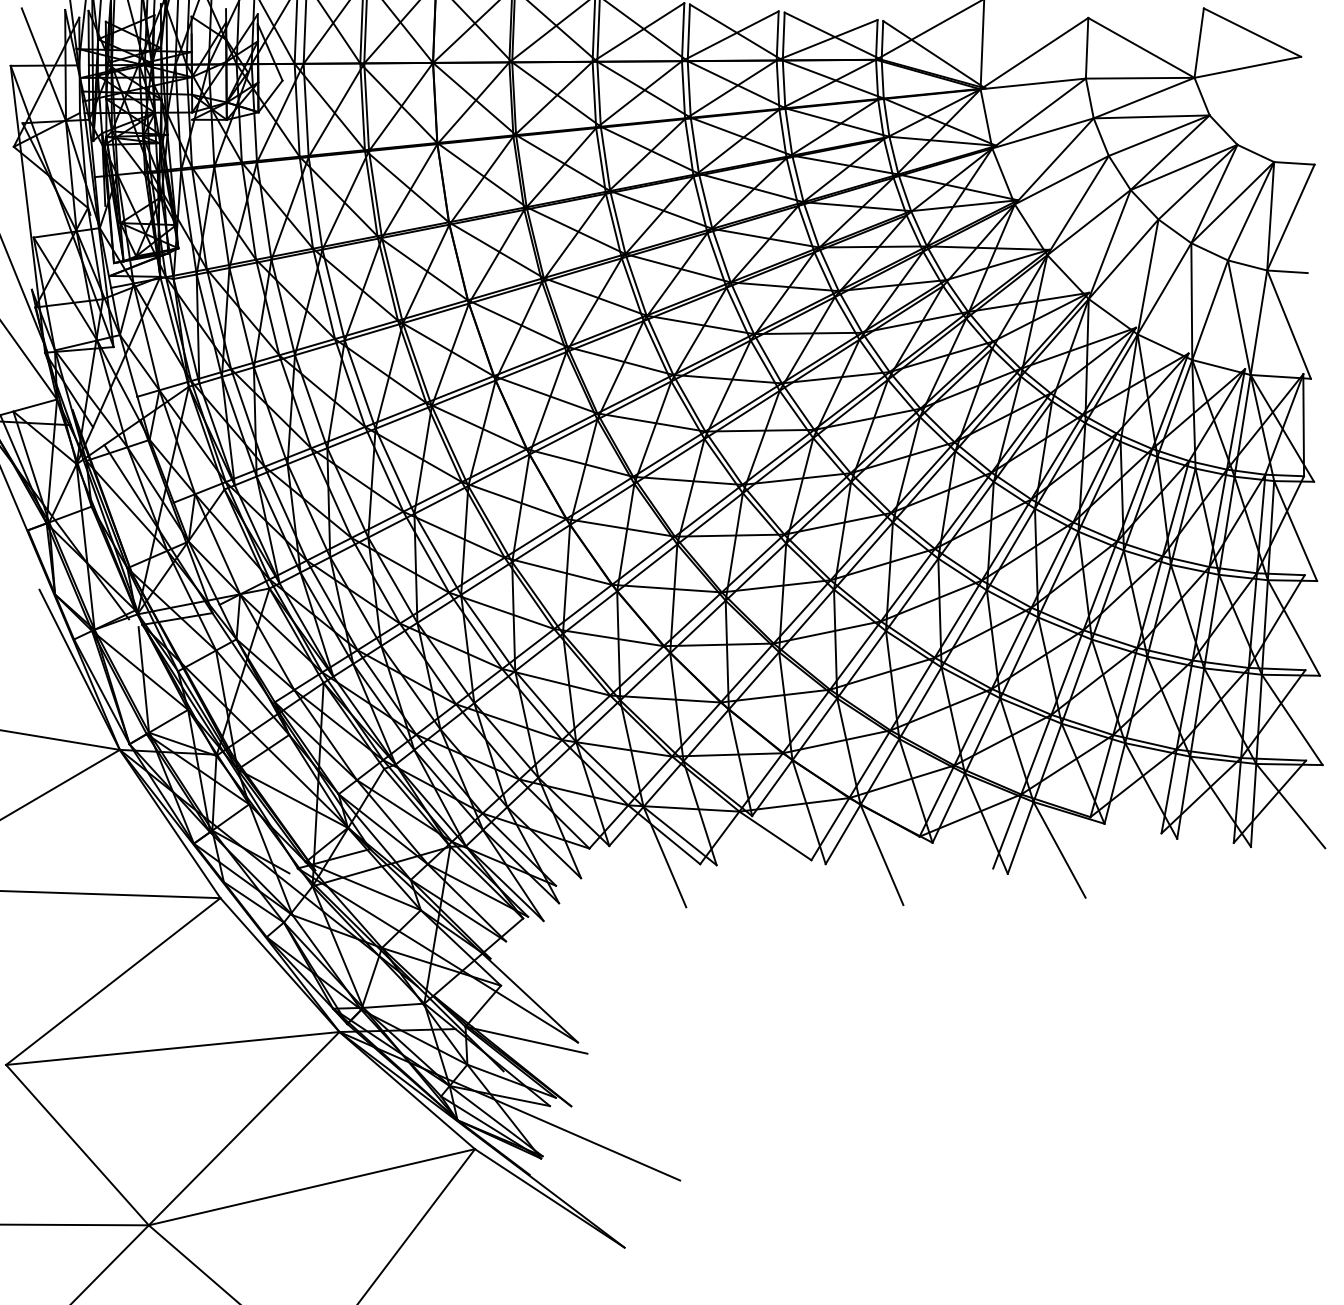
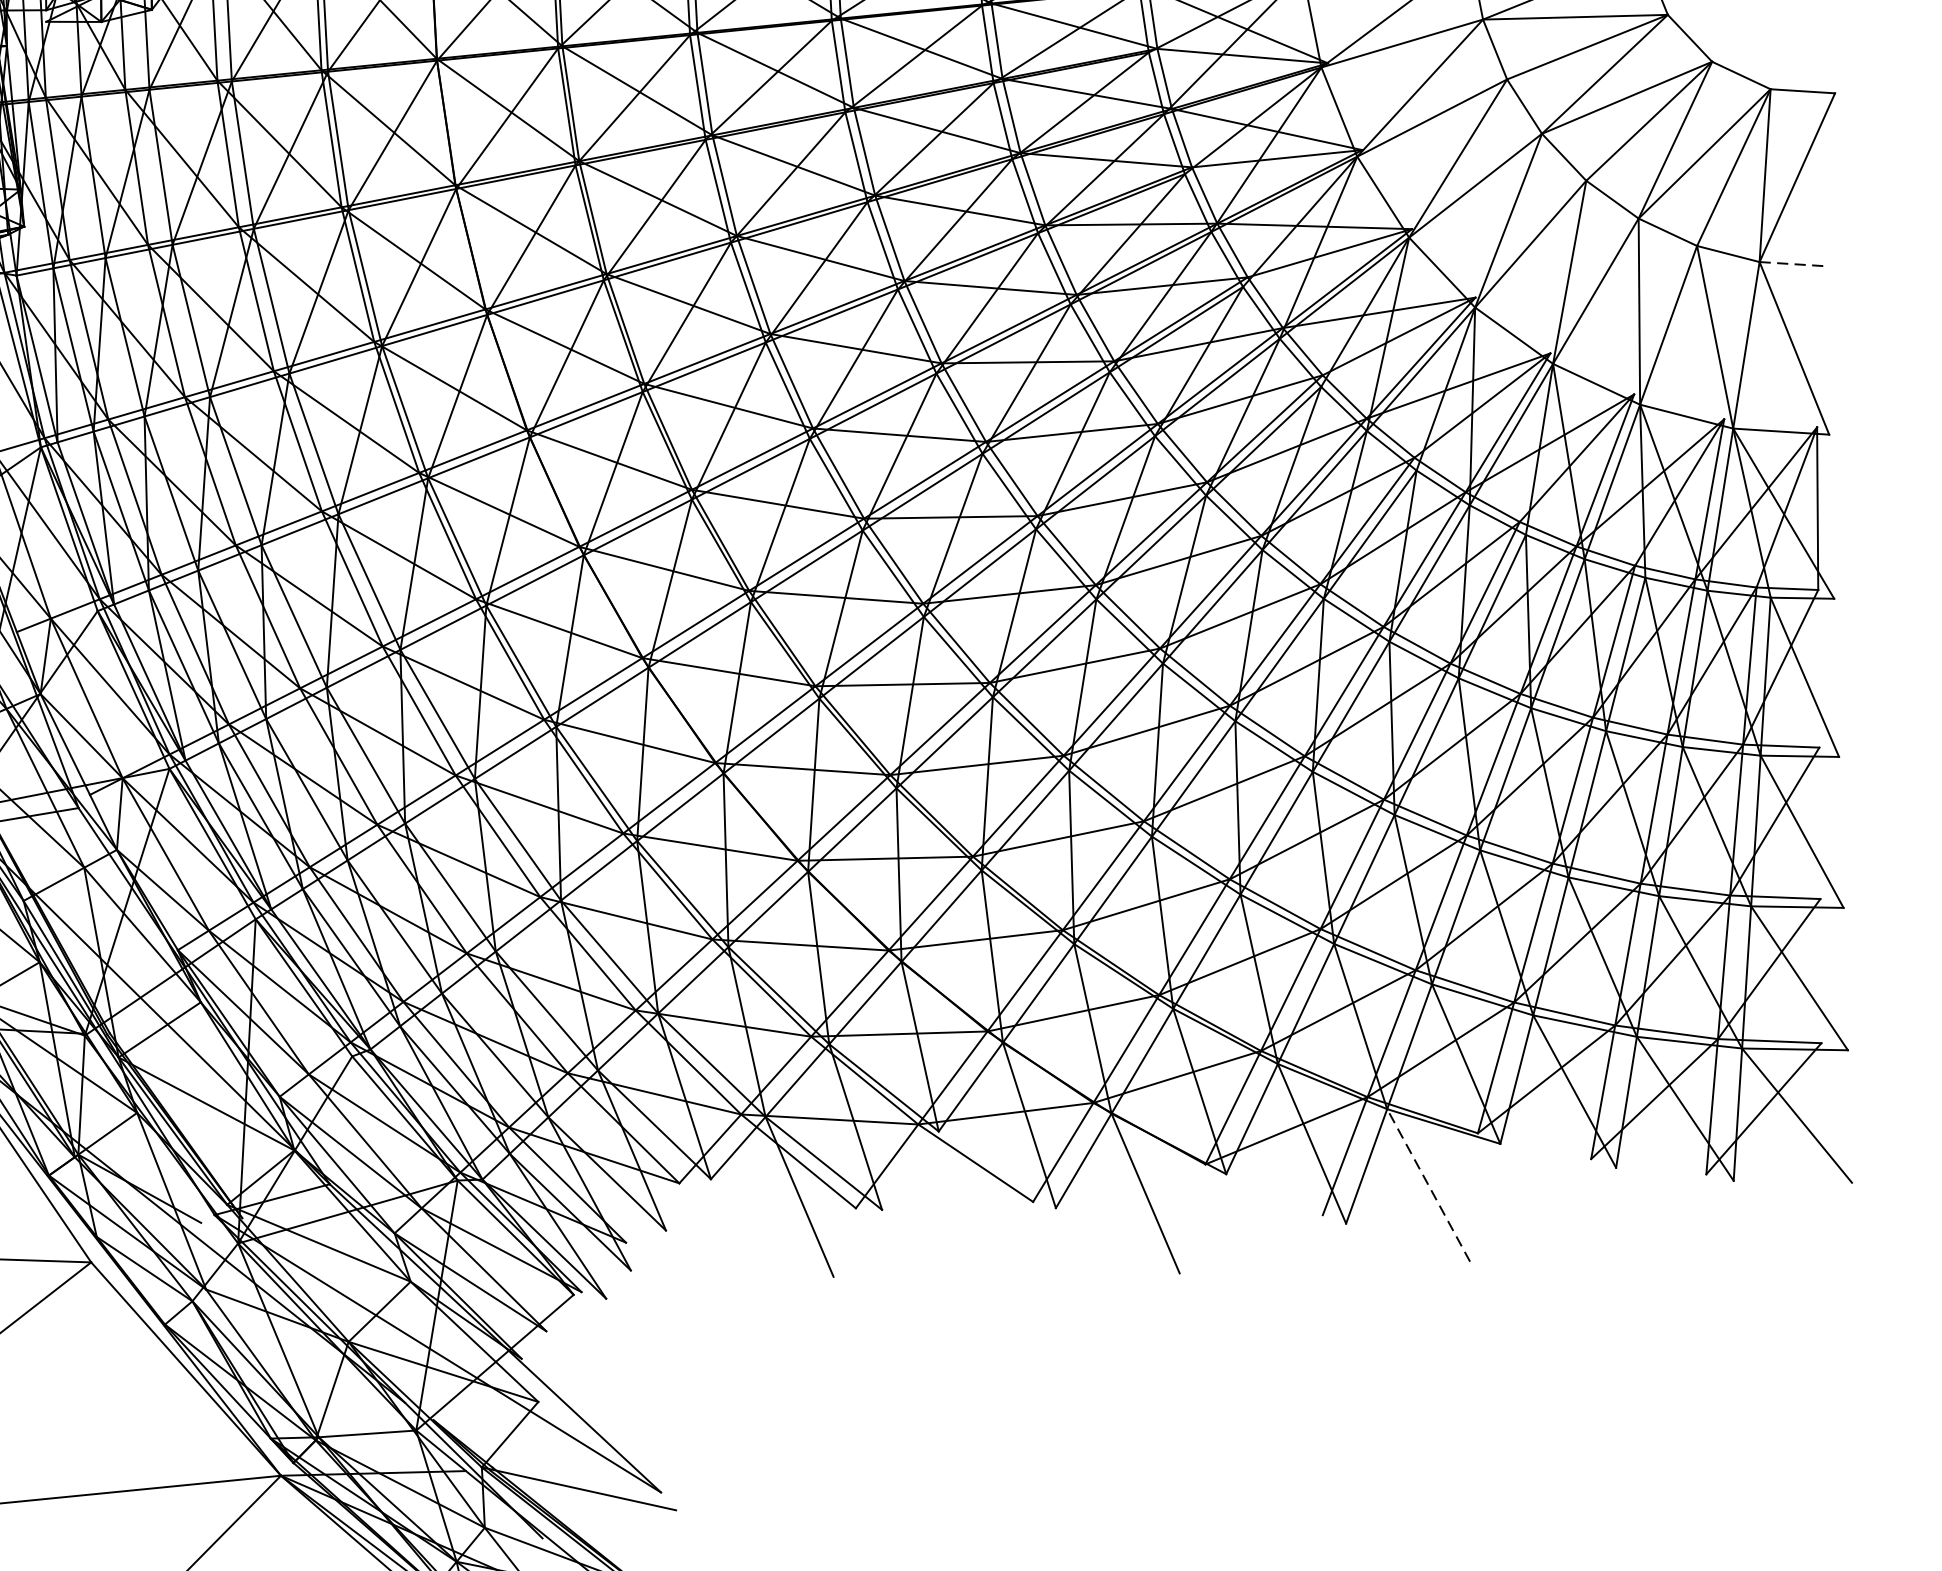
line: (1287, 271) -> (1791, 263), solid -> dashed
line: (1059, 849) -> (1428, 1184), solid -> dashed

